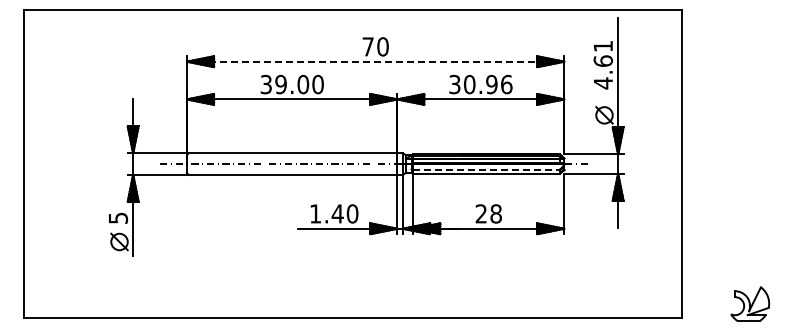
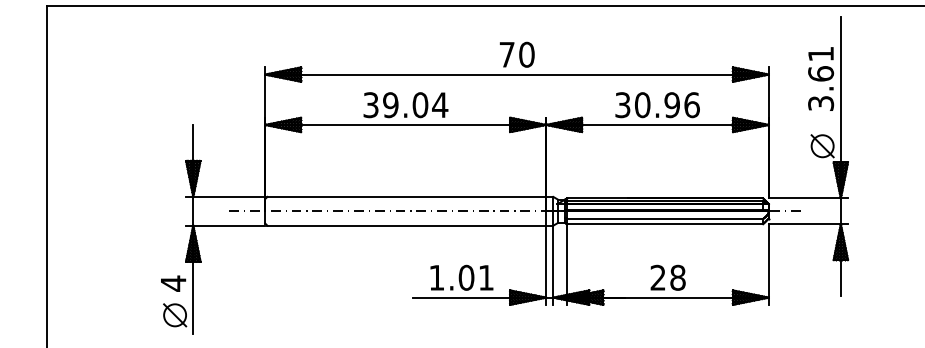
line: (375, 61) -> (516, 74), dashed -> solid
text: (603, 83) -> (821, 103), 4.61 -> 3.61
text: (317, 84) -> (439, 105), 39.00 -> 39.04
line: (487, 169) -> (666, 218), dashed -> solid
text: (344, 213) -> (475, 277), 1.40 -> 1.01
text: (118, 218) -> (173, 283), 5 -> 4

